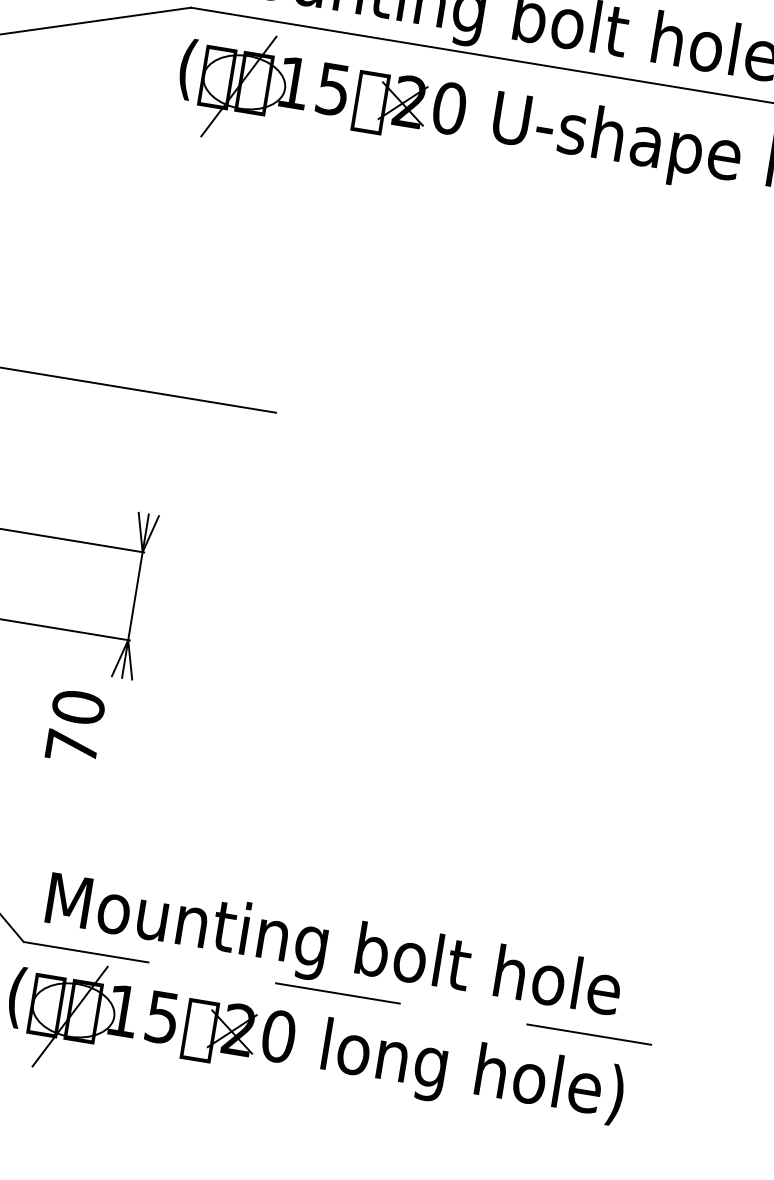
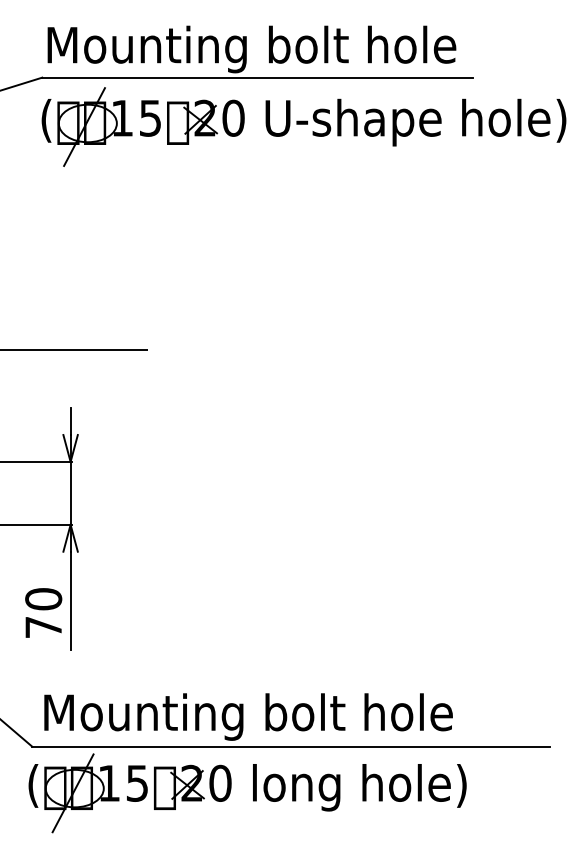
line: (151, 495) -> (70, 421), added
text: (75, 725) -> (43, 612), moved
line: (110, 746) -> (70, 600), added
line: (386, 1001) -> (291, 746), dashed -> solid

